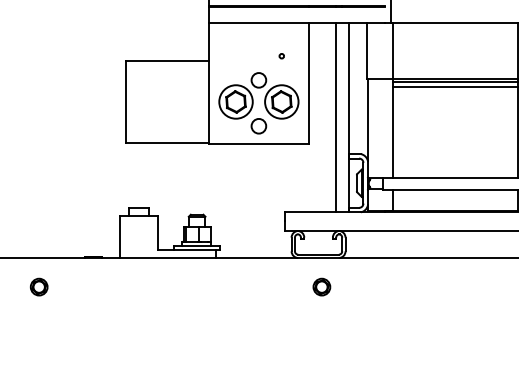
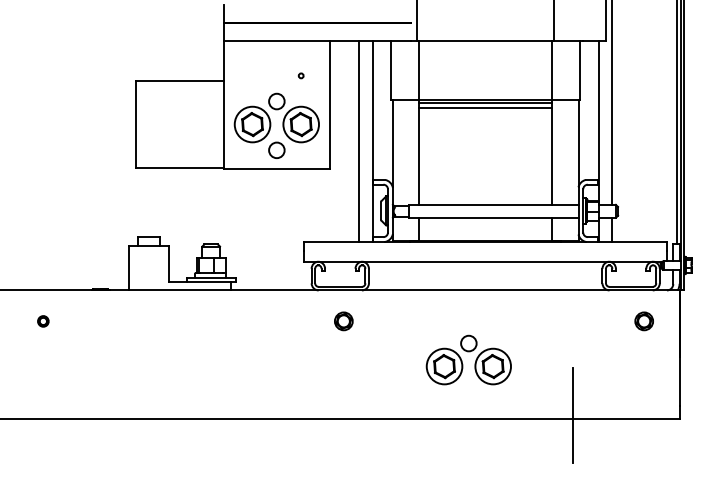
part: (39, 287) -> (43, 321), size x0.6
part: (433, 323) -> (462, 360), added

